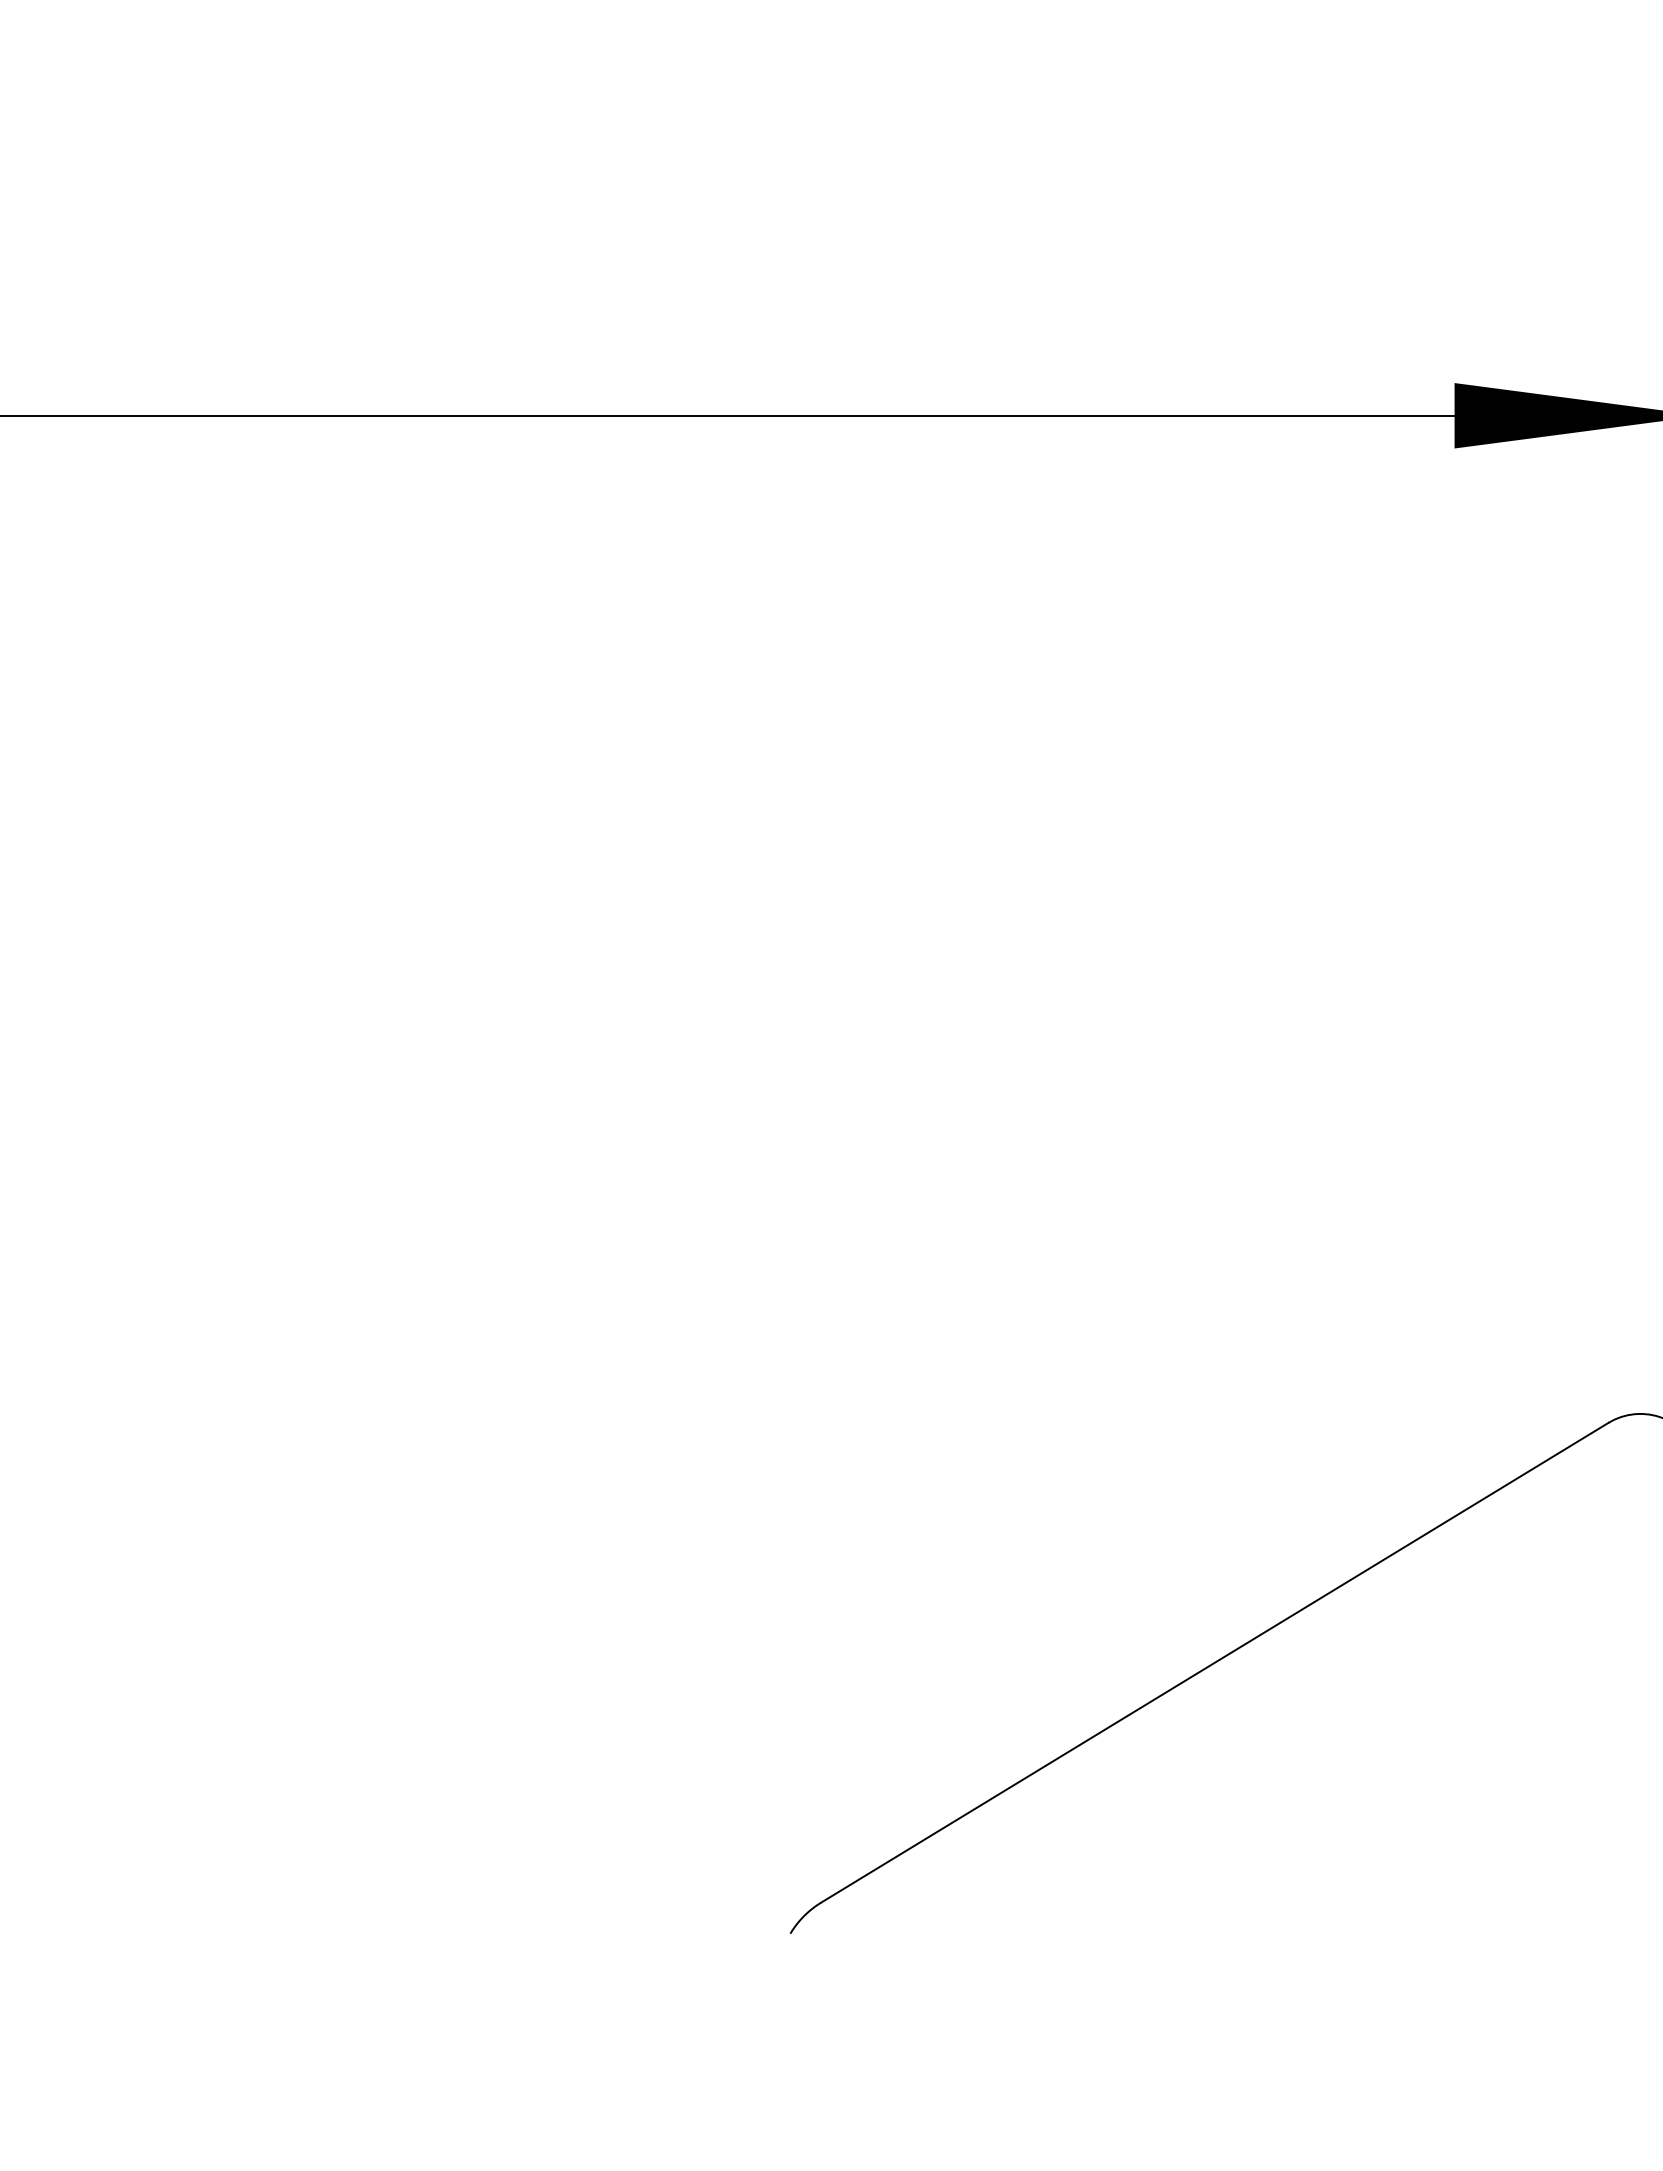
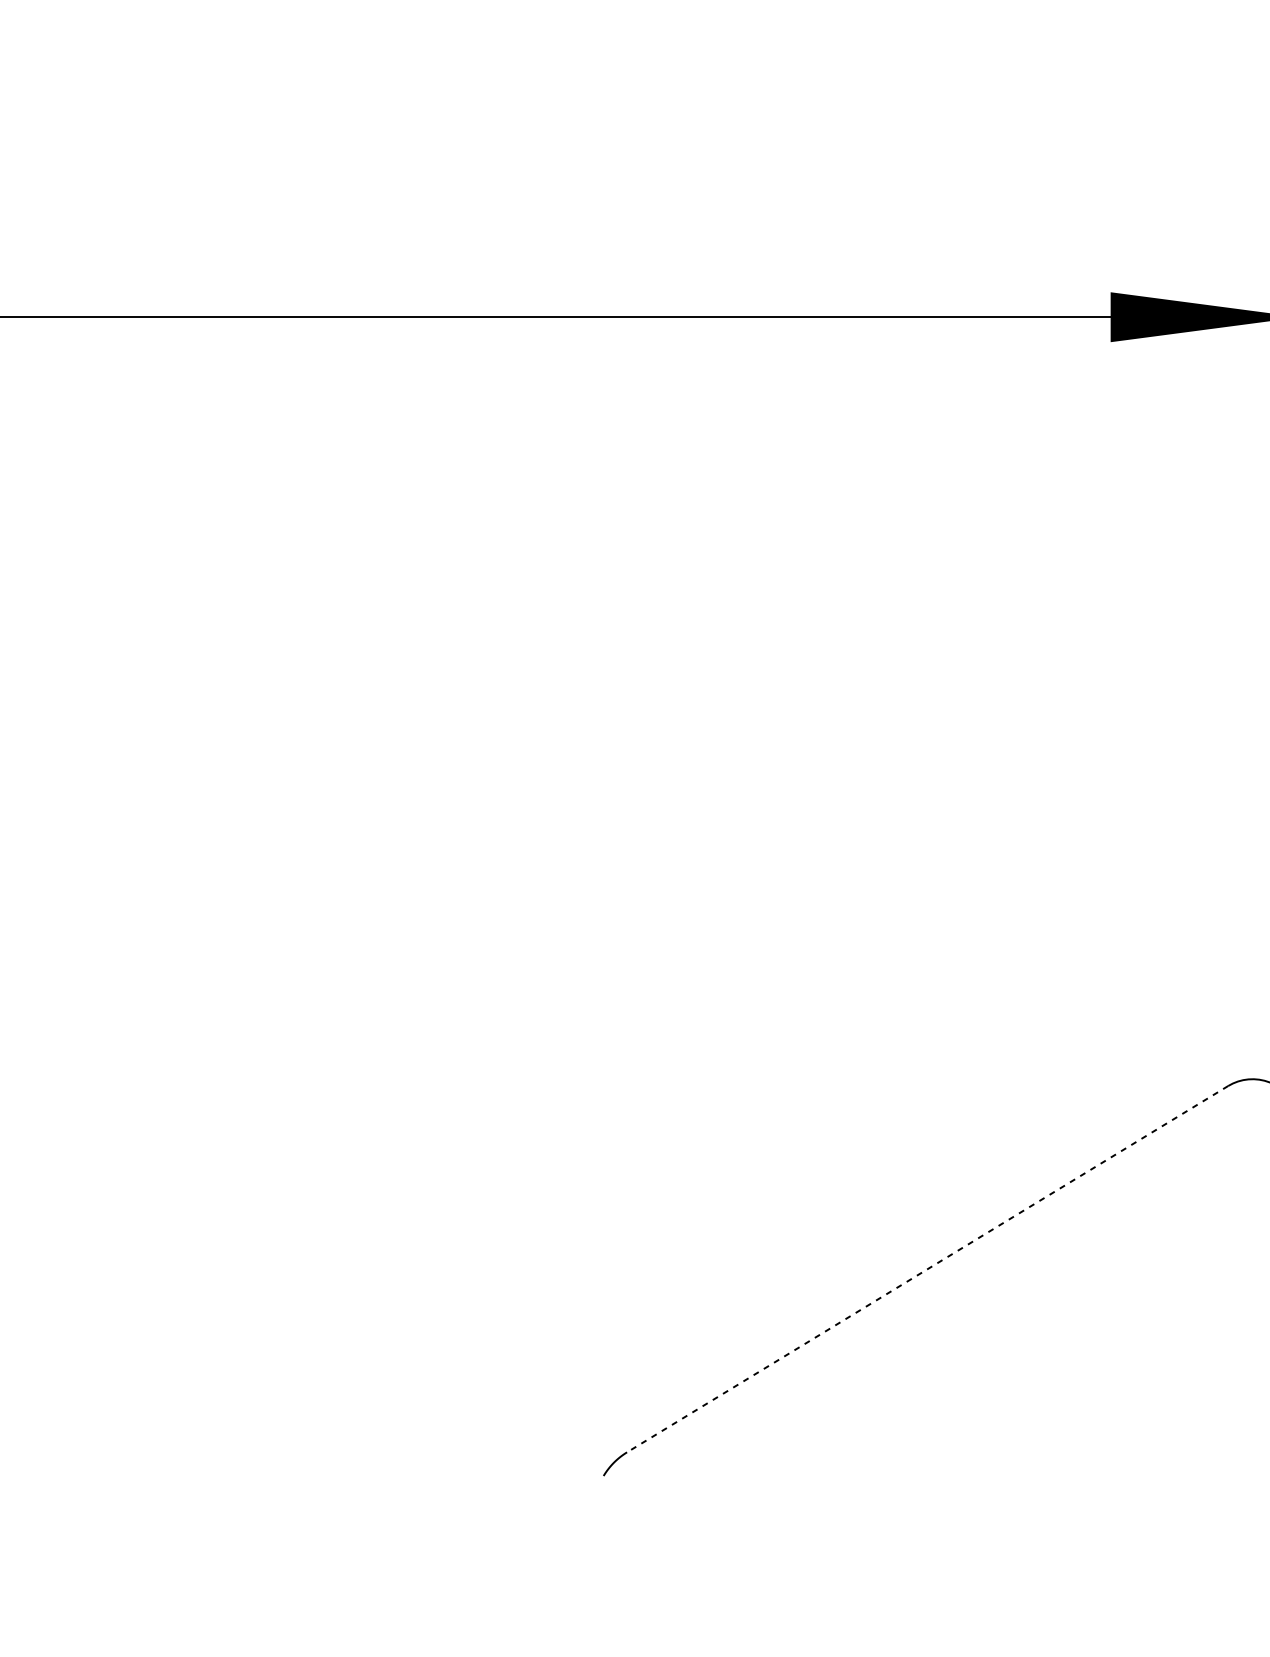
line: (1214, 1663) -> (927, 1269), solid -> dashed

